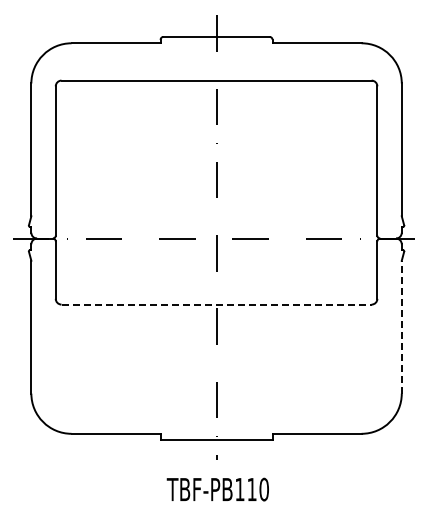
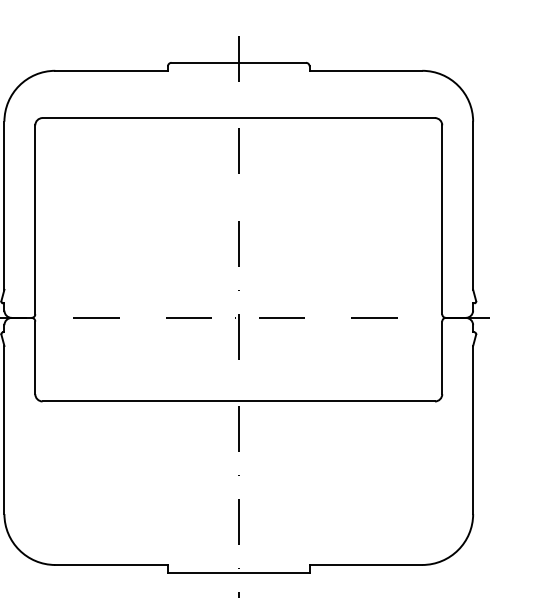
line: (217, 304) -> (239, 401), dashed -> solid
line: (401, 326) -> (472, 429), dashed -> solid

